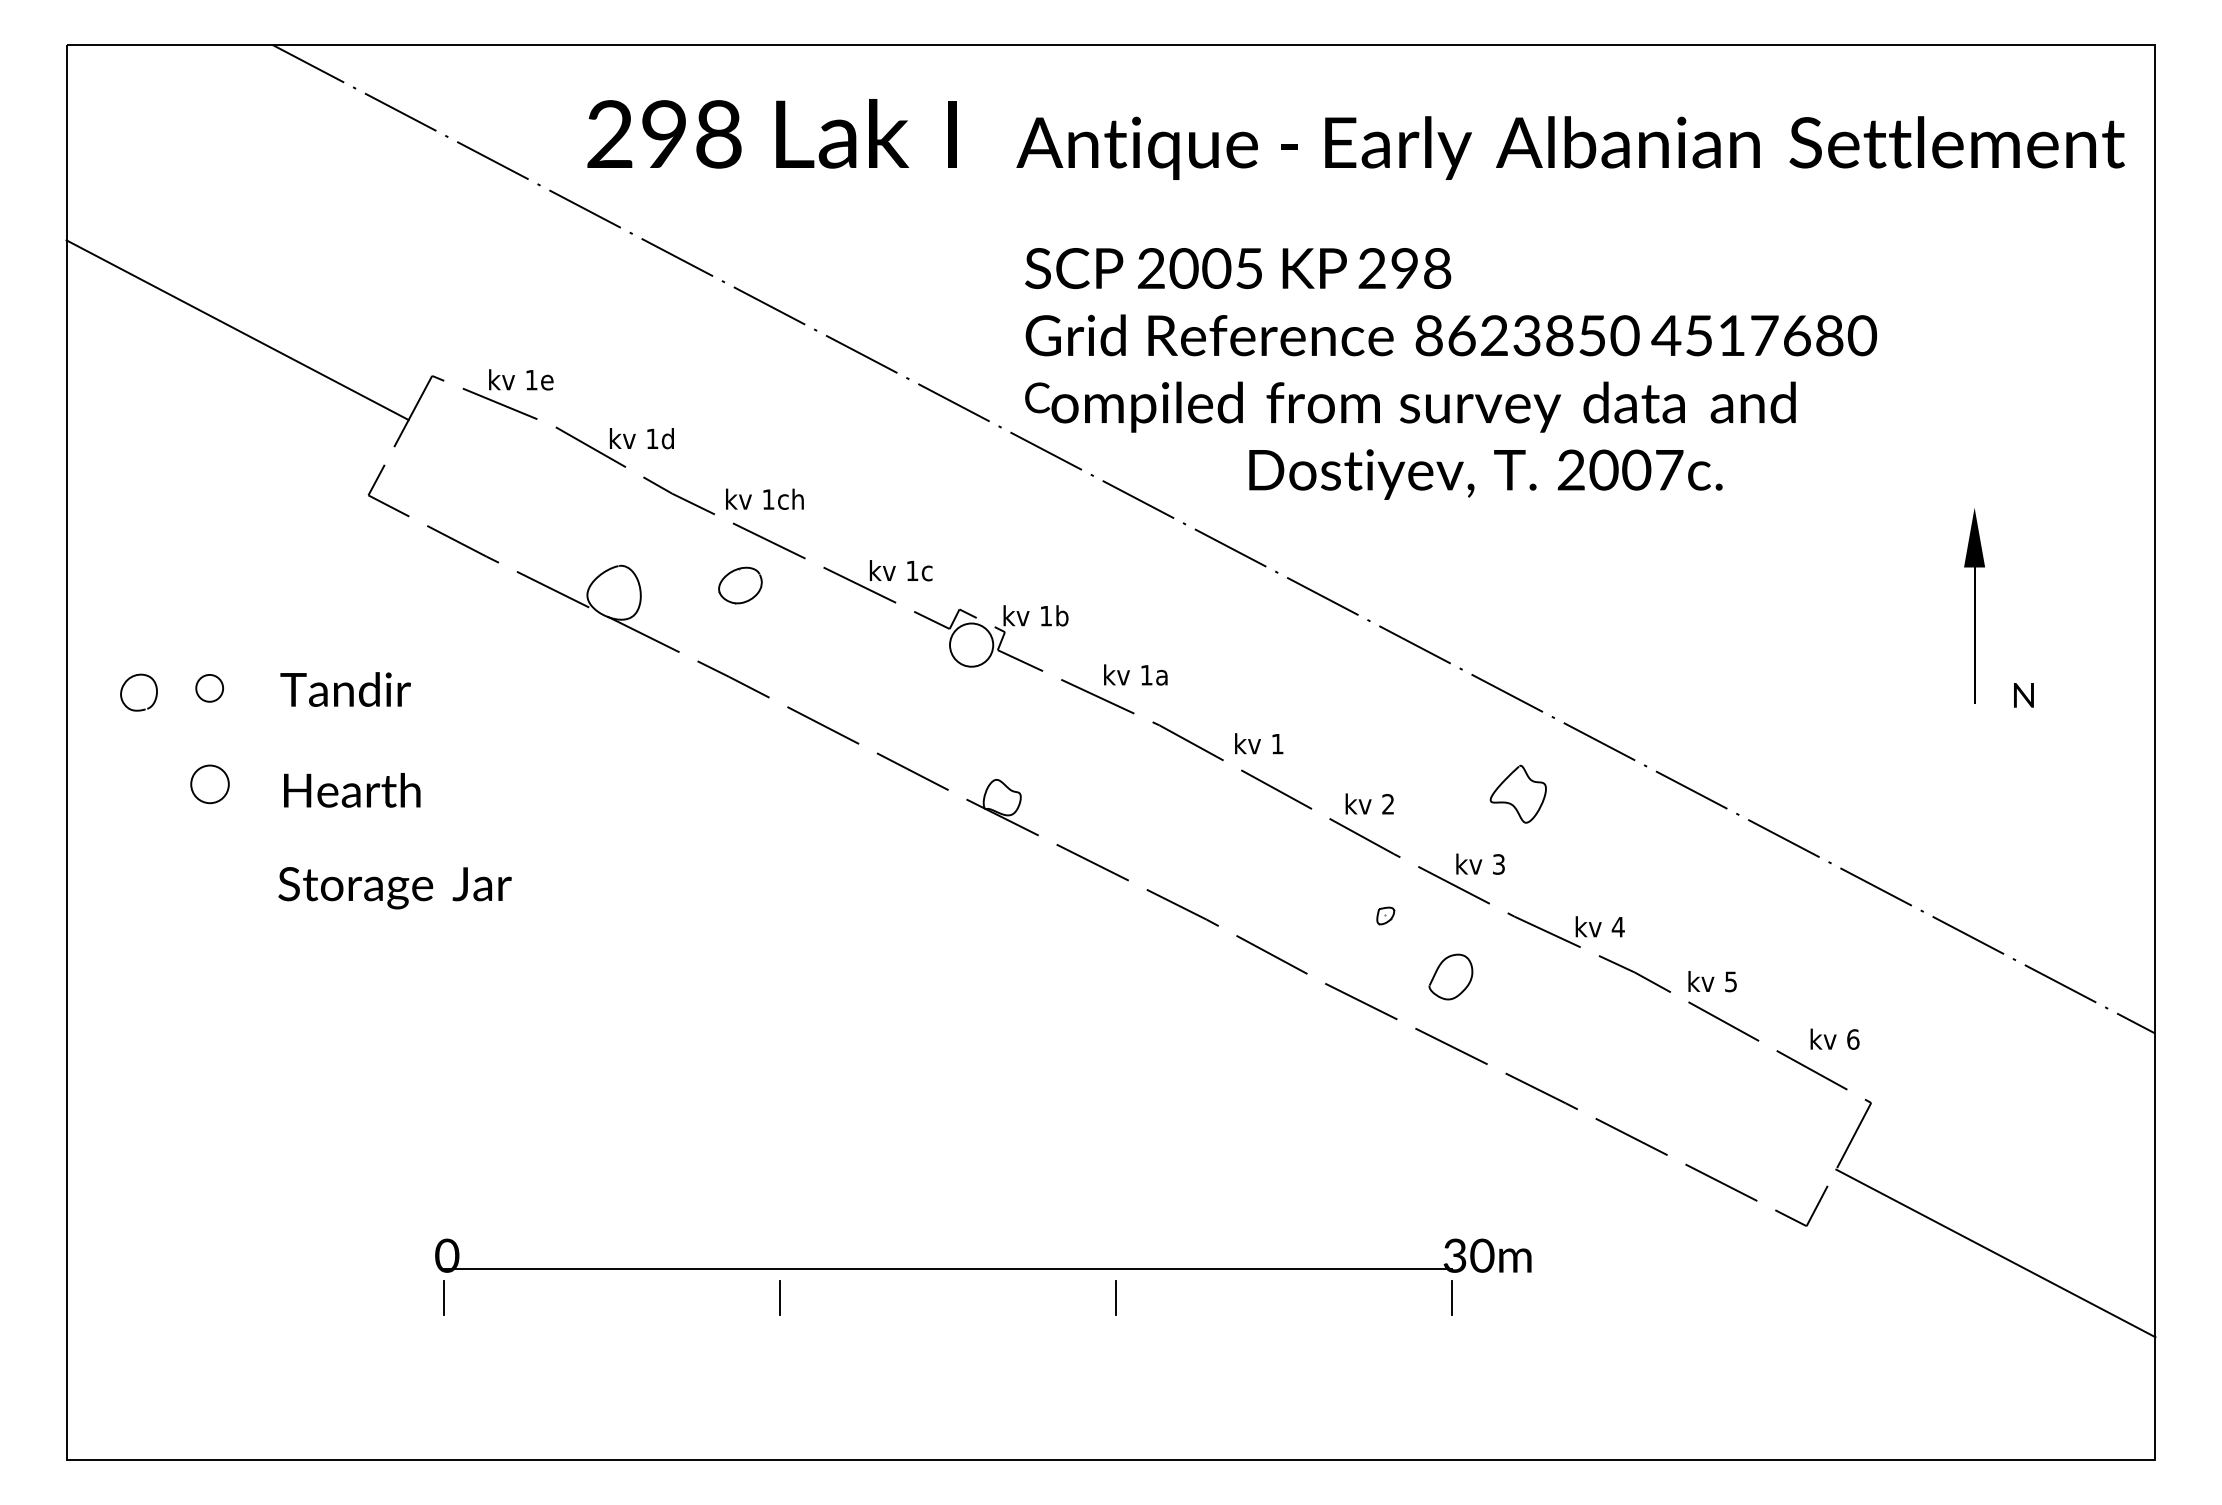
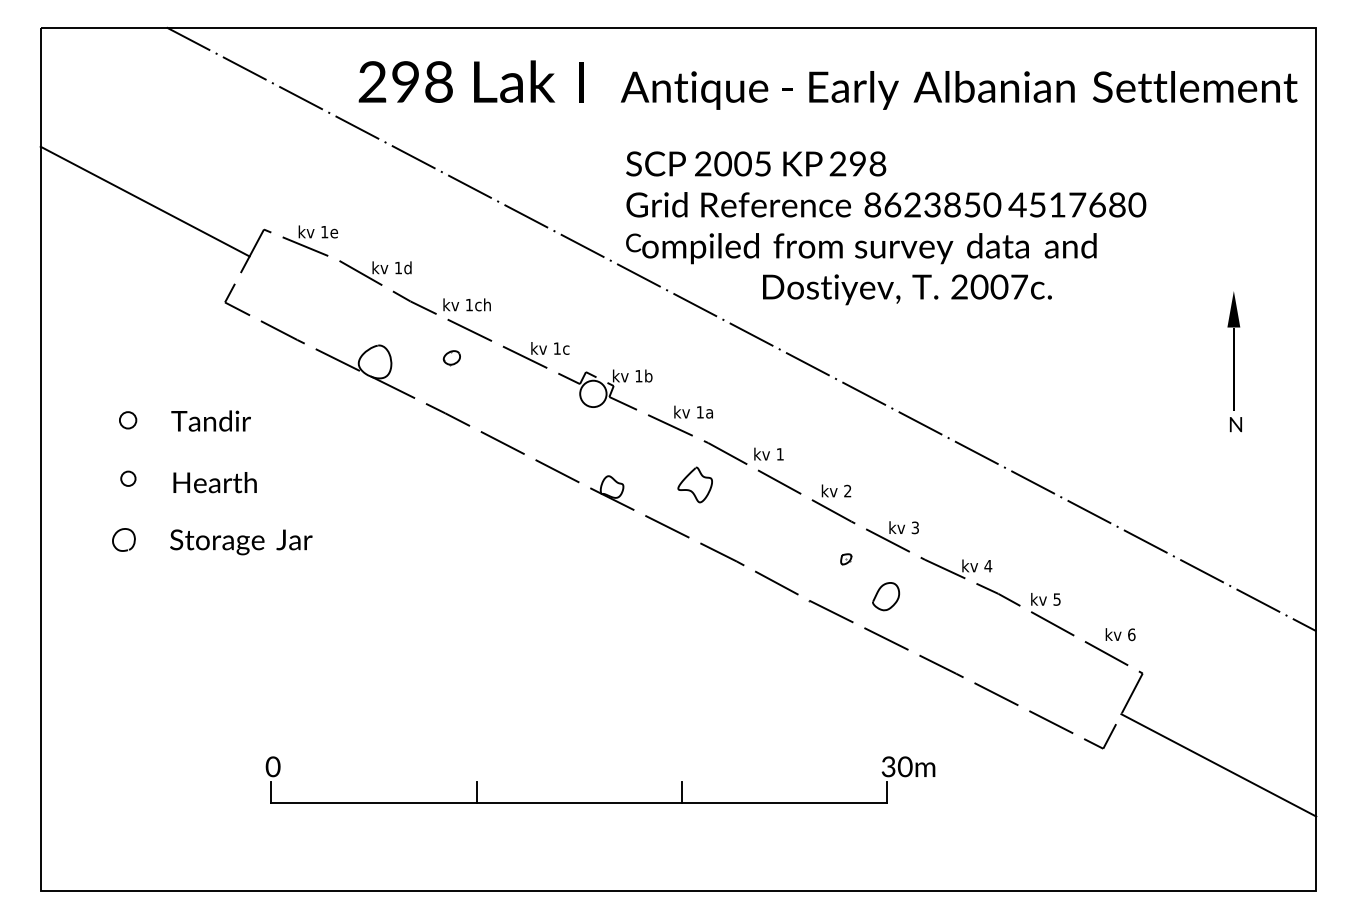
part: (739, 587) -> (451, 358), size x0.62
part: (1974, 605) -> (1233, 350), moved
curve: (128, 682) -> (117, 533), moved
circle: (210, 783) -> (128, 478), size x0.62
curve: (1512, 803) -> (691, 490), moved
line: (947, 1268) -> (578, 802), moved

